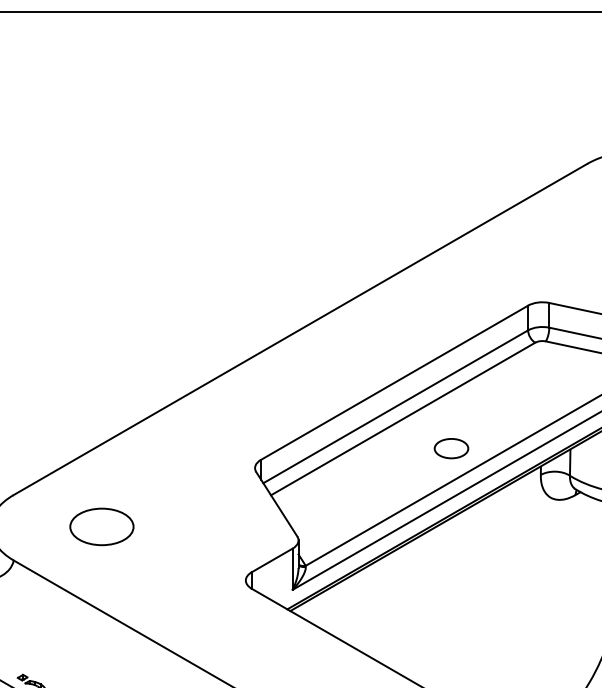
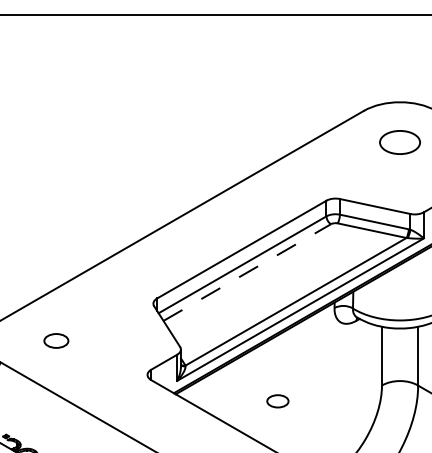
line: (403, 418) -> (247, 272), solid -> dashed
part: (450, 448) -> (277, 401), moved
part: (102, 526) -> (56, 340), size x0.6

